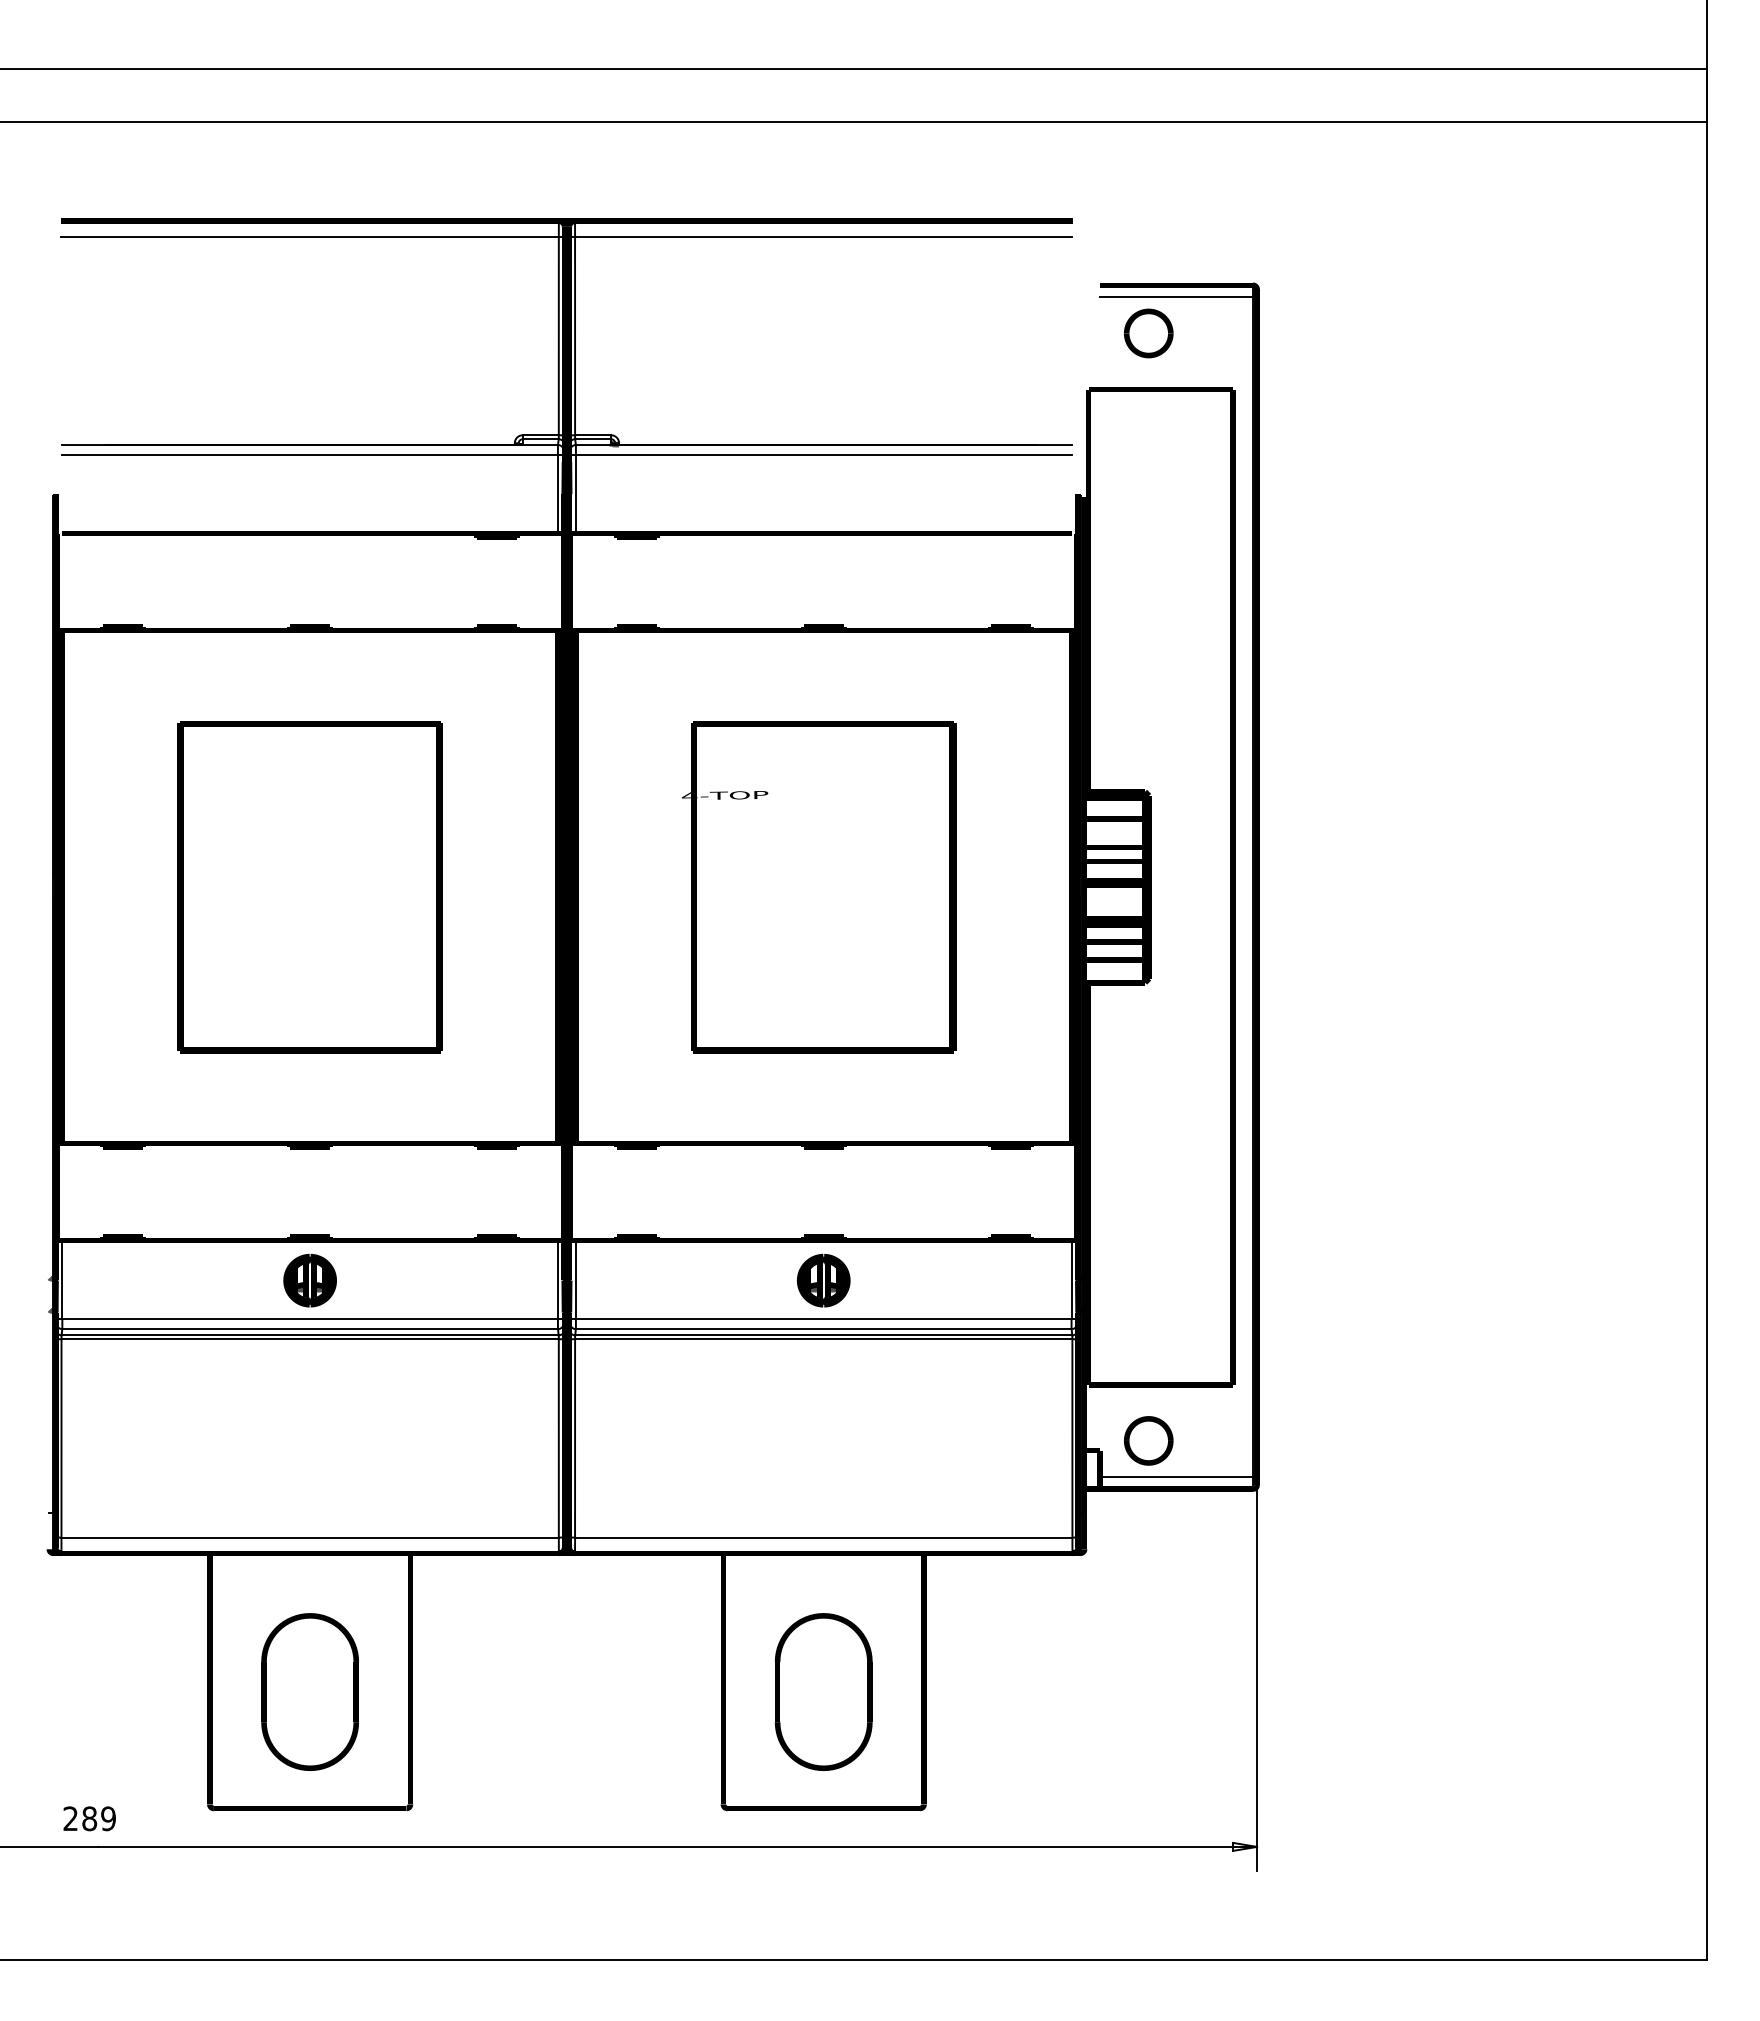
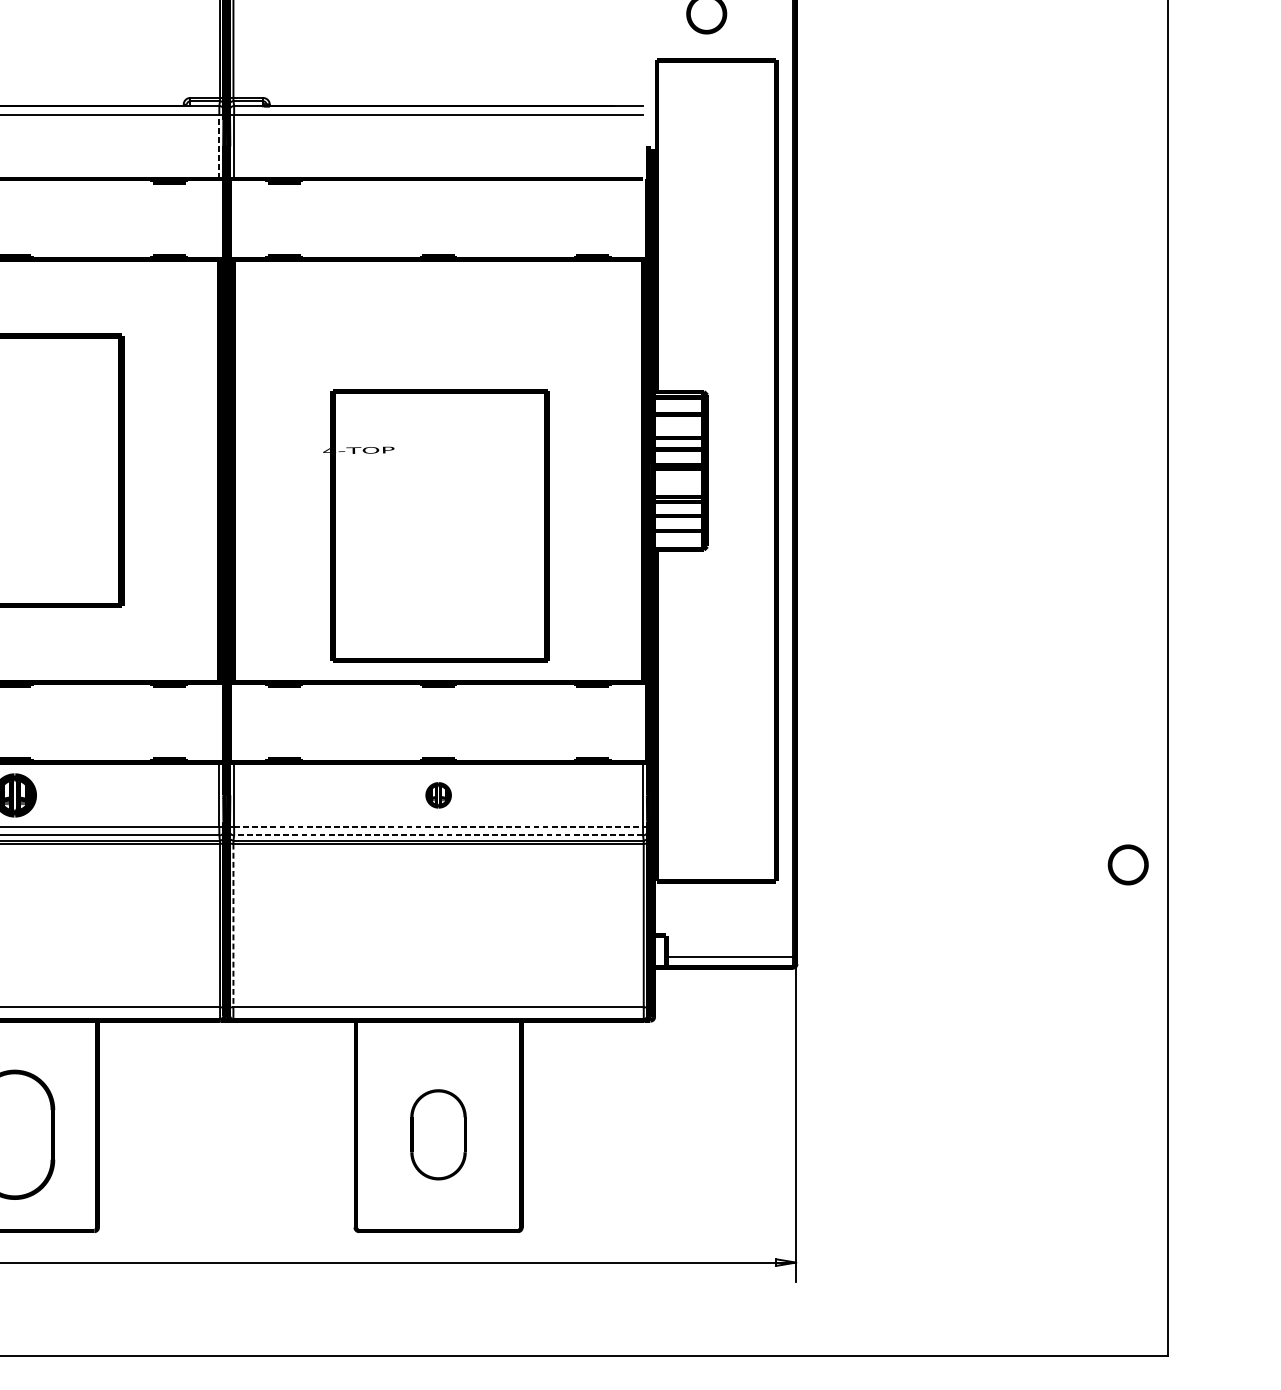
line: (557, 494) -> (218, 146), solid -> dashed
text: (819, 887) -> (436, 526), moved
part: (823, 1280) -> (438, 795), size x0.6
line: (823, 1318) -> (438, 826), solid -> dashed
line: (823, 1329) -> (438, 835), solid -> dashed
line: (575, 1438) -> (233, 925), solid -> dashed
part: (1148, 1440) -> (1128, 864), moved
part: (823, 1691) -> (438, 1134), size x0.7

